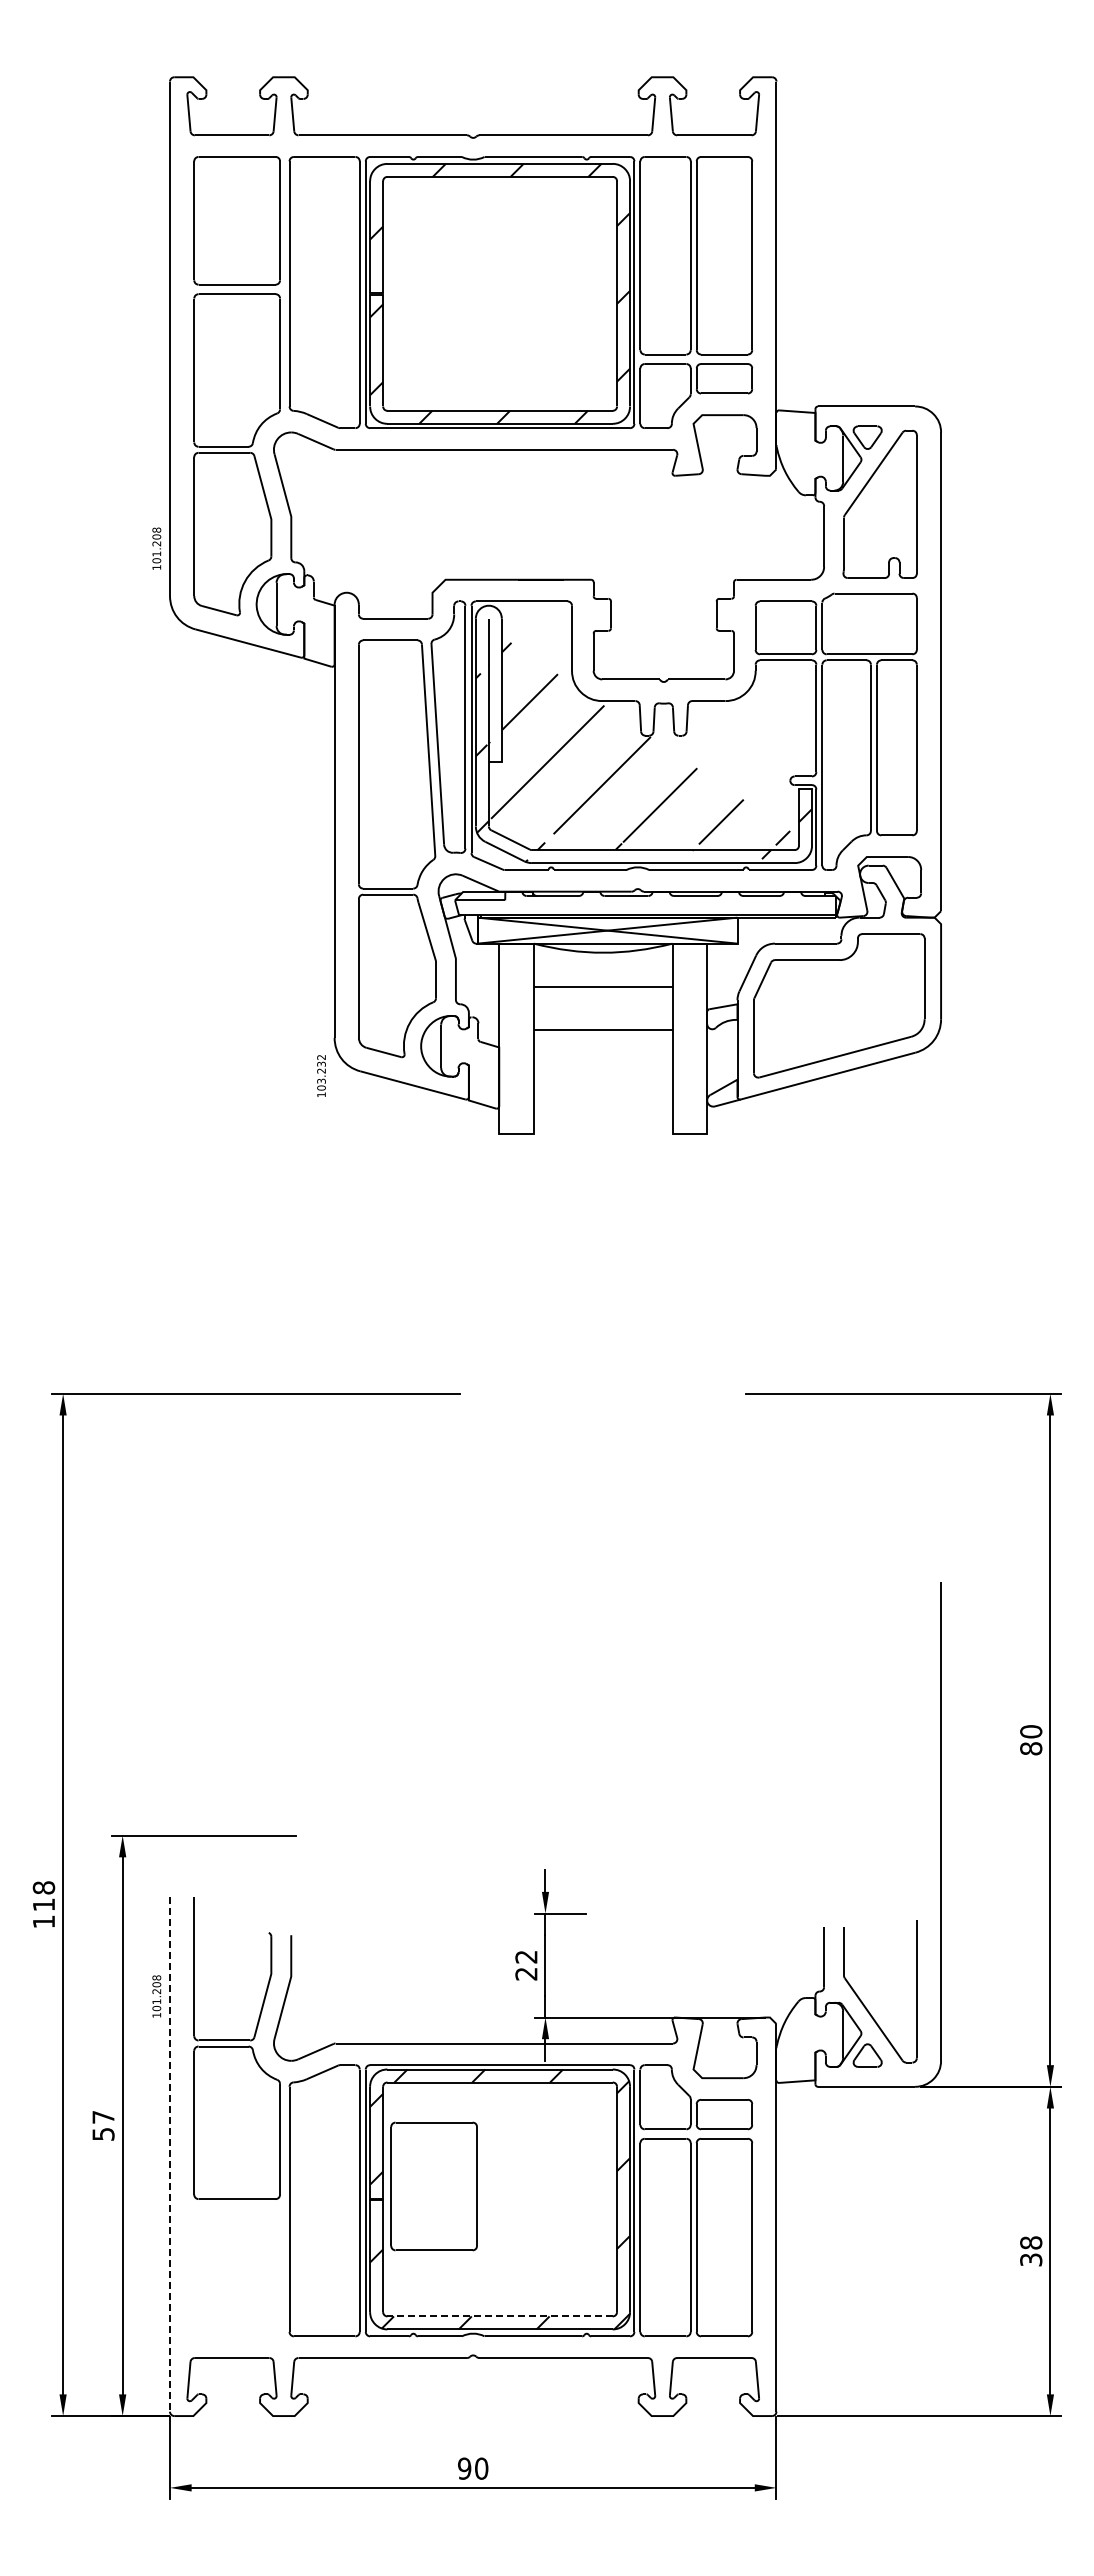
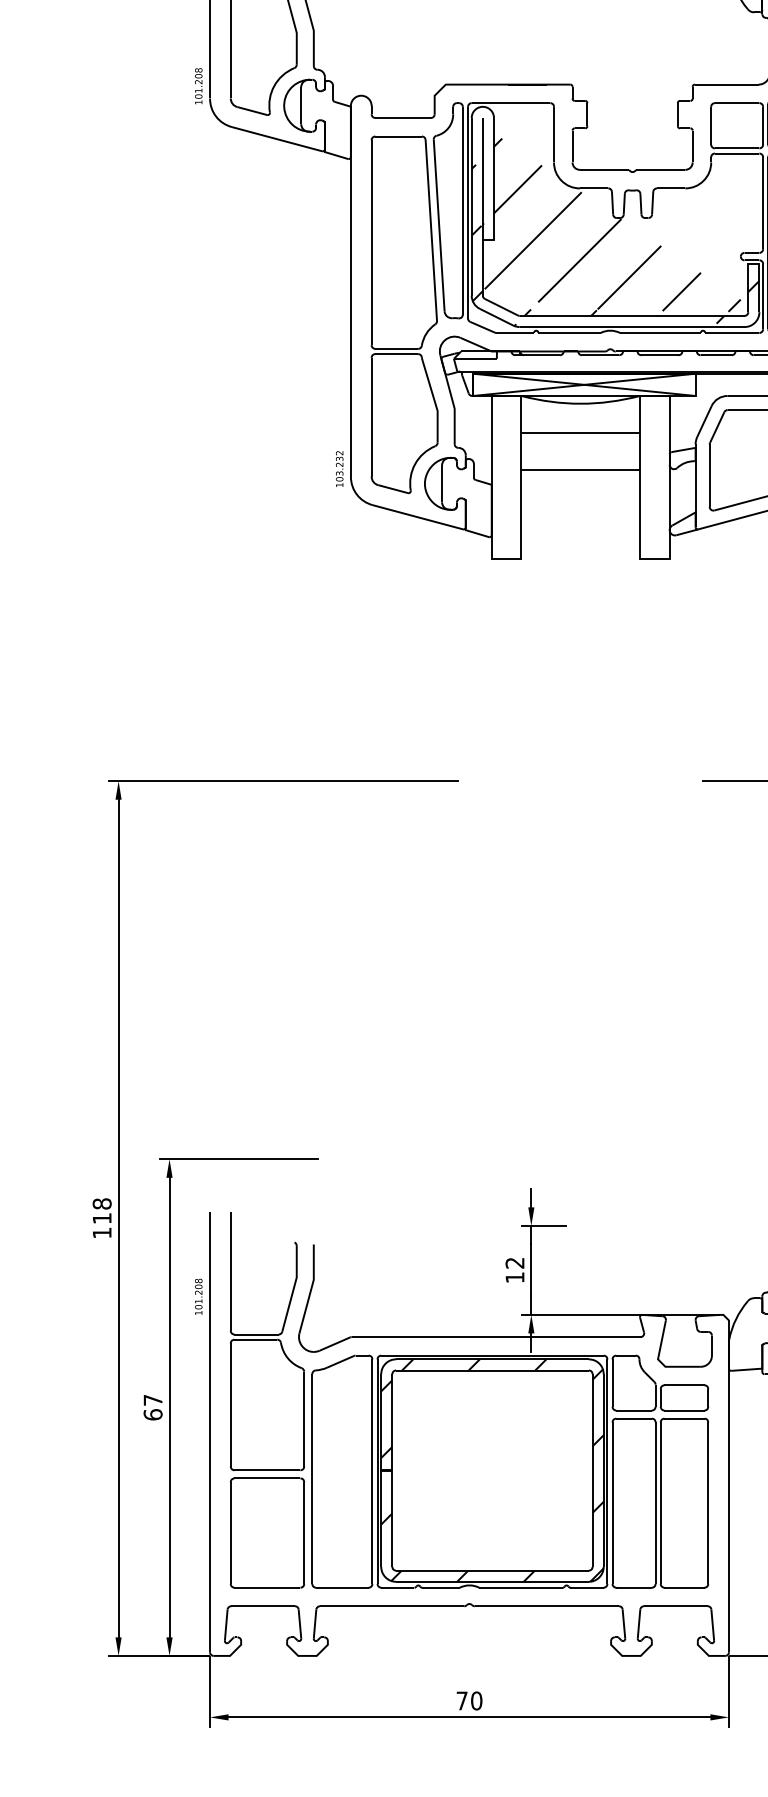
text: (156, 548) -> (198, 86), moved
text: (321, 1075) -> (339, 468), moved
text: (526, 1974) -> (515, 1278), 22 -> 12
text: (103, 2133) -> (153, 1414), 57 -> 67
line: (169, 2155) -> (209, 1432), dashed -> solid
part: (433, 2186) -> (266, 1533), moved
line: (500, 2316) -> (492, 1570), dashed -> solid
text: (464, 2468) -> (462, 1700), 90 -> 70

